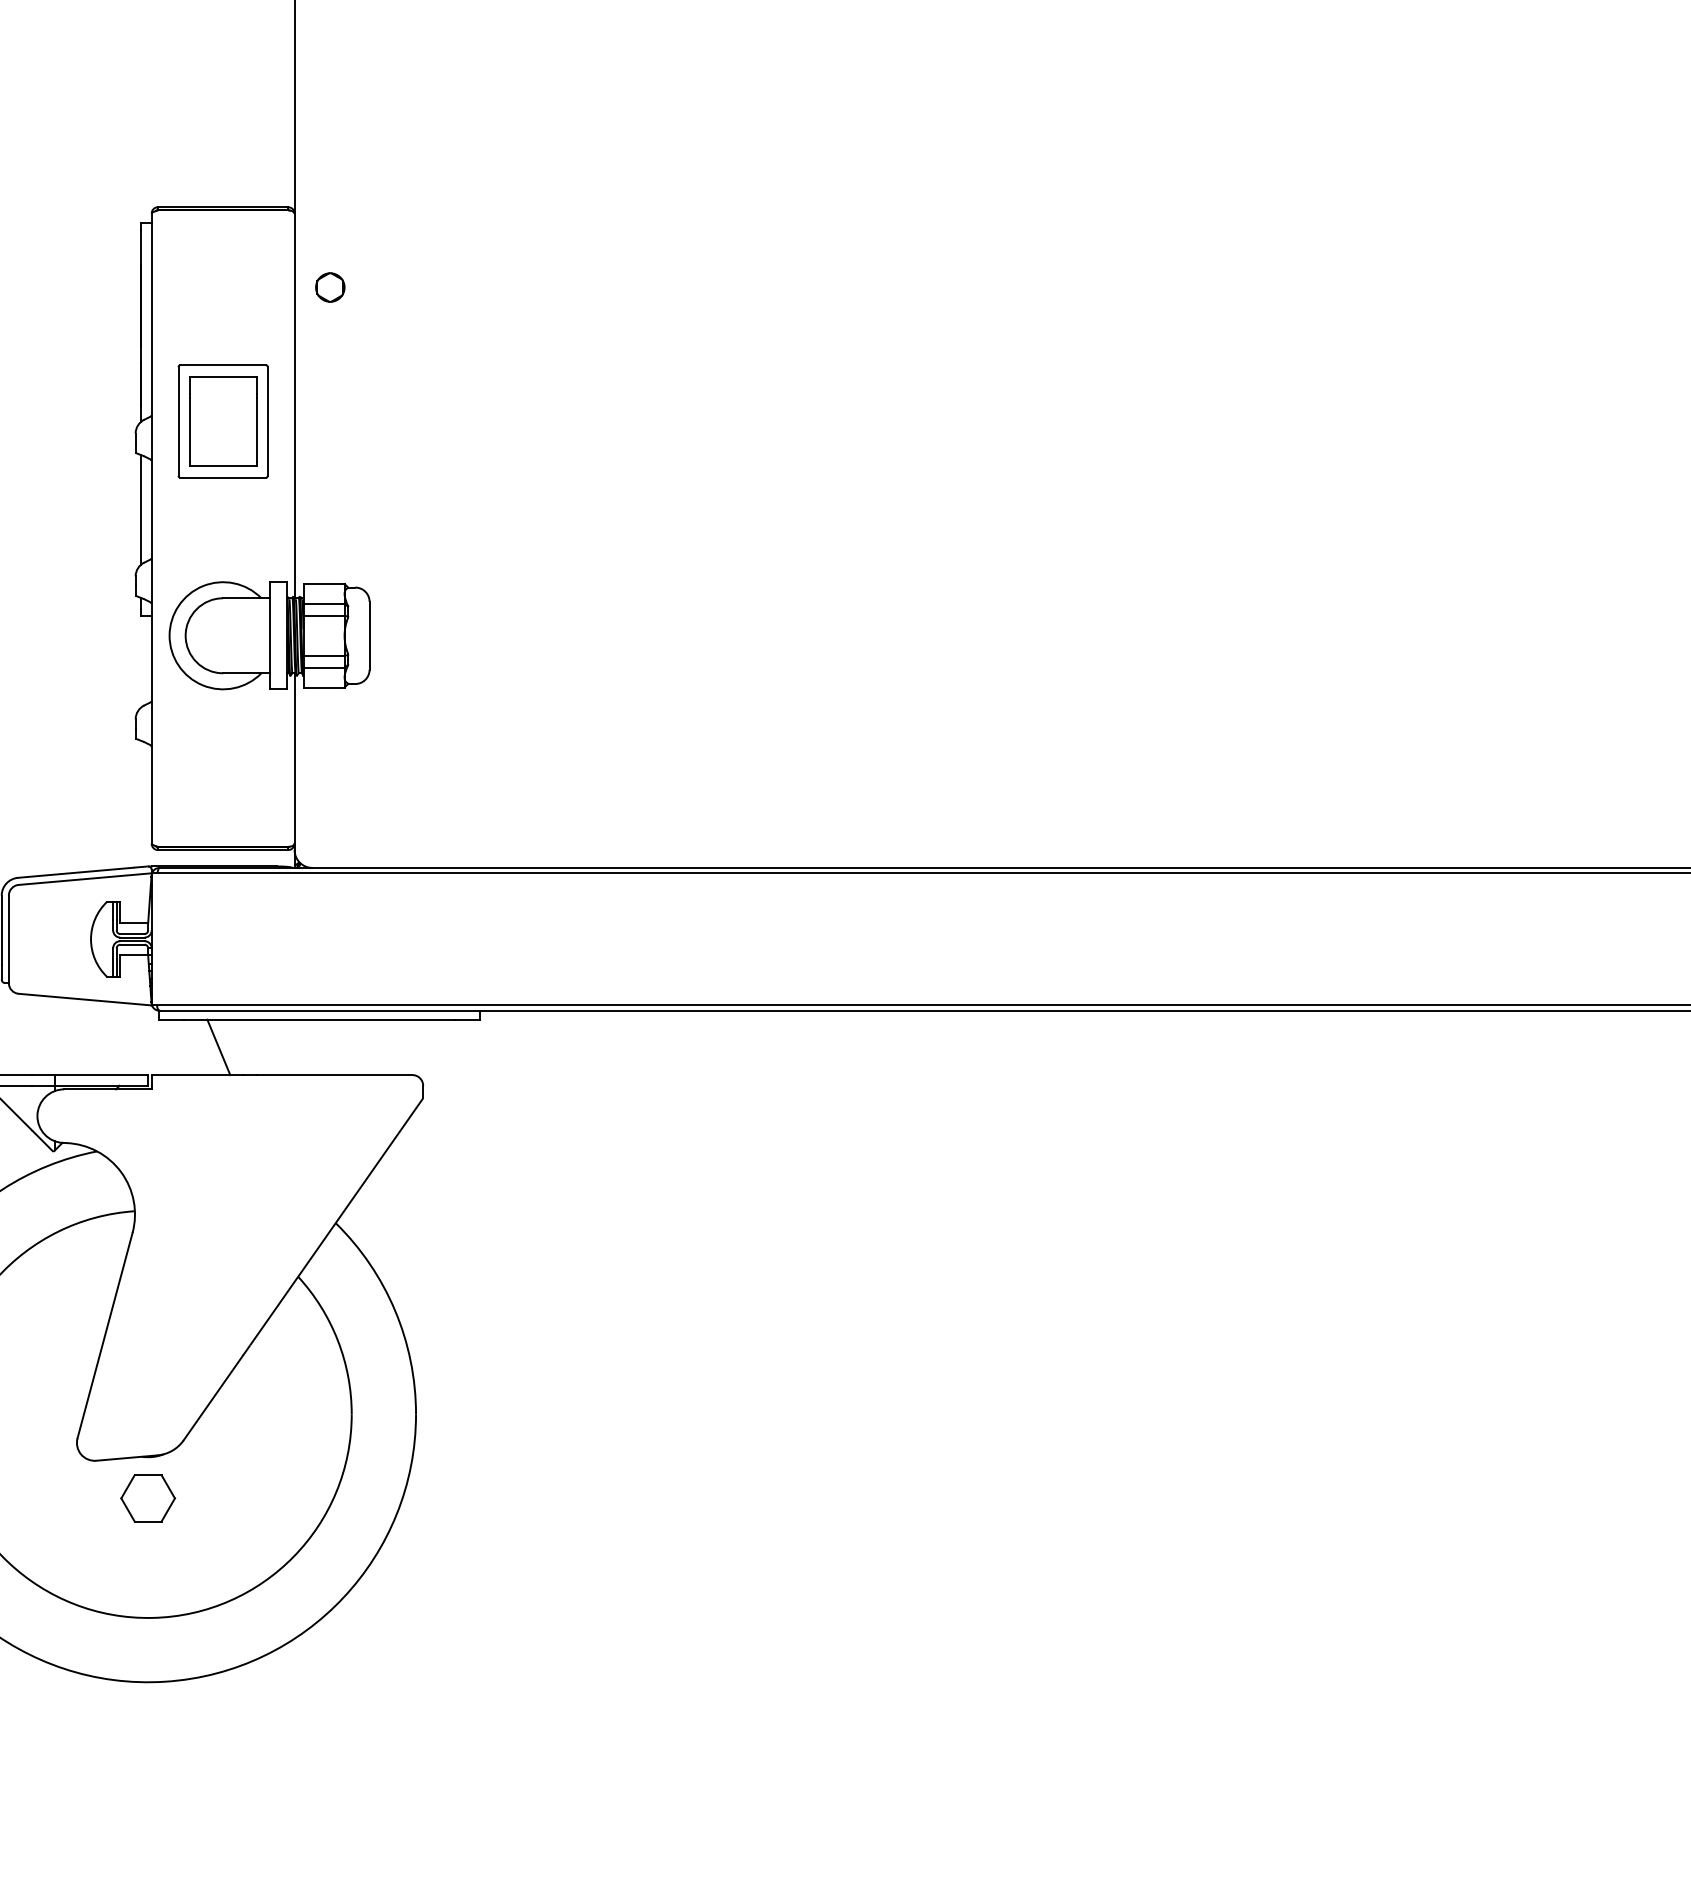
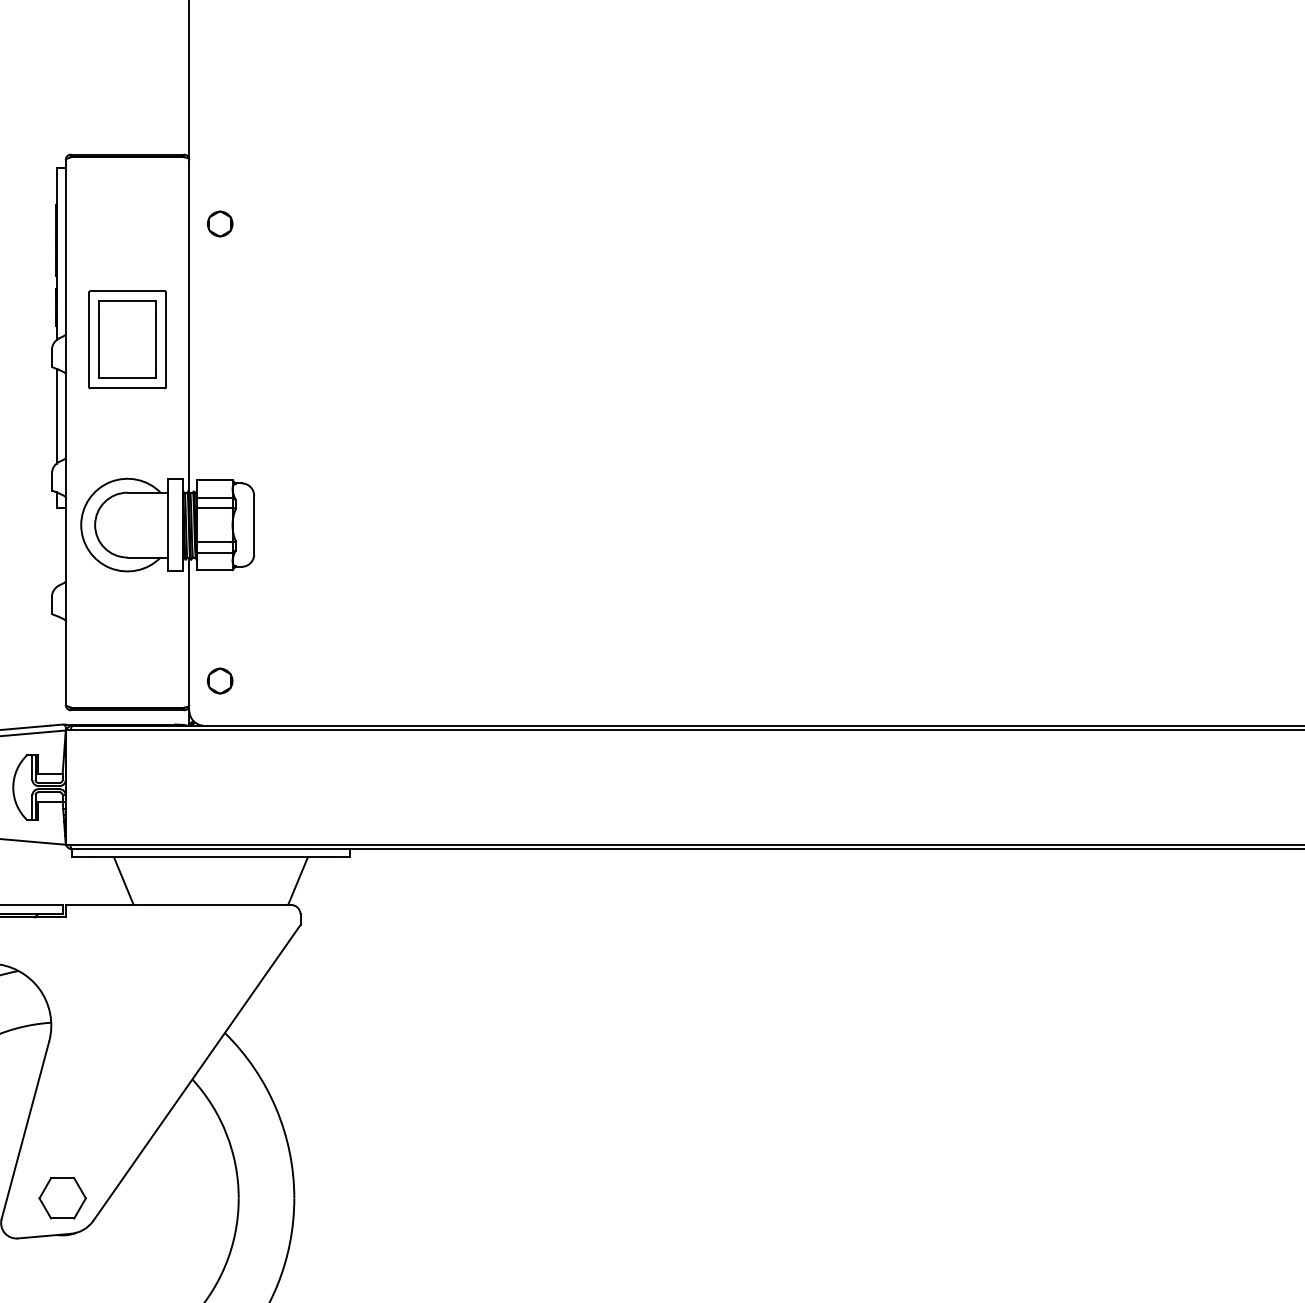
part: (330, 815) -> (220, 680), added
line: (419, 1047) -> (297, 881), added
part: (148, 1498) -> (62, 1198), moved

